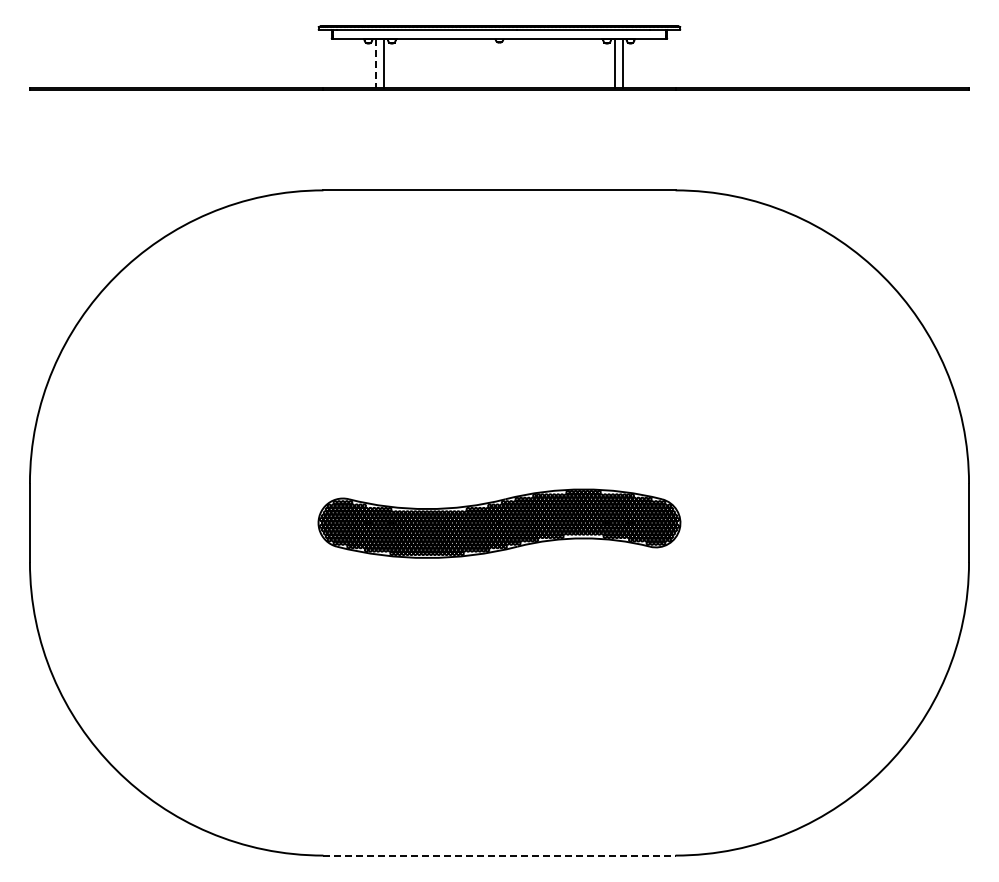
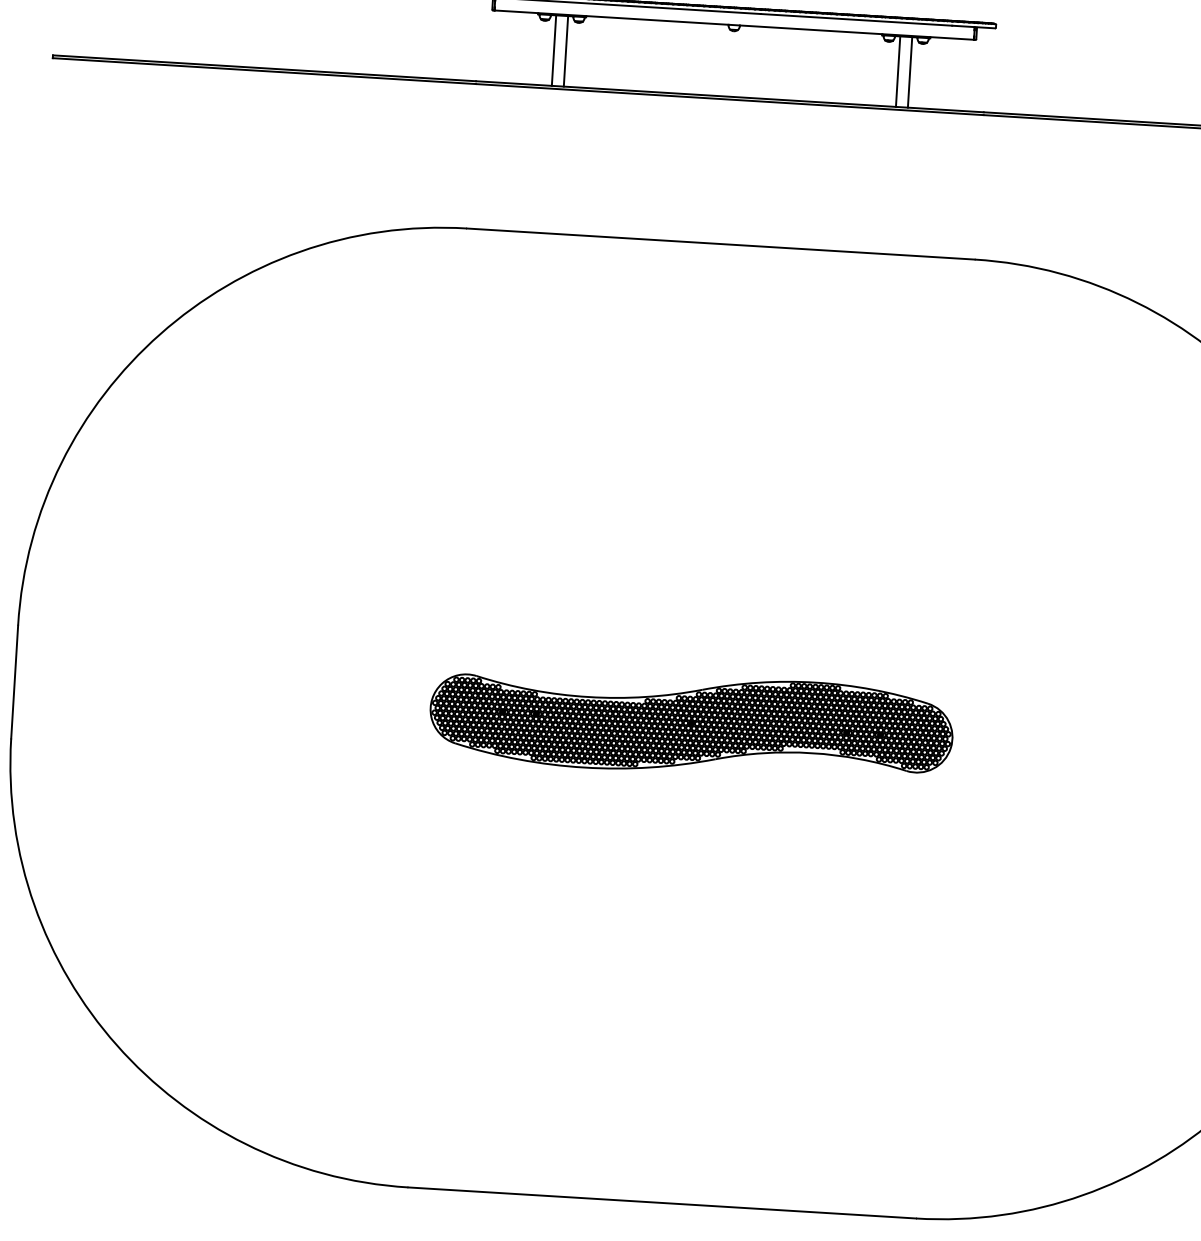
line: (376, 64) -> (554, 51), dashed -> solid
line: (499, 855) -> (662, 1202), dashed -> solid

